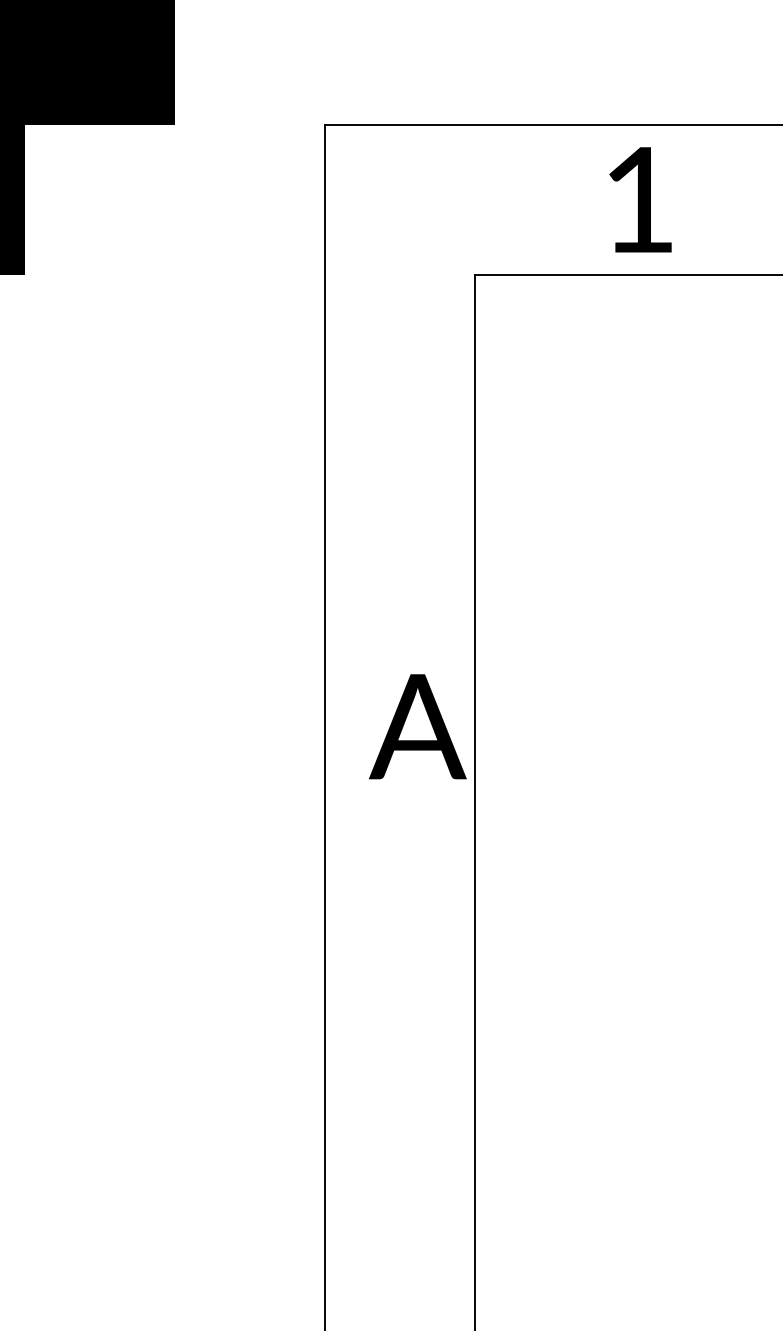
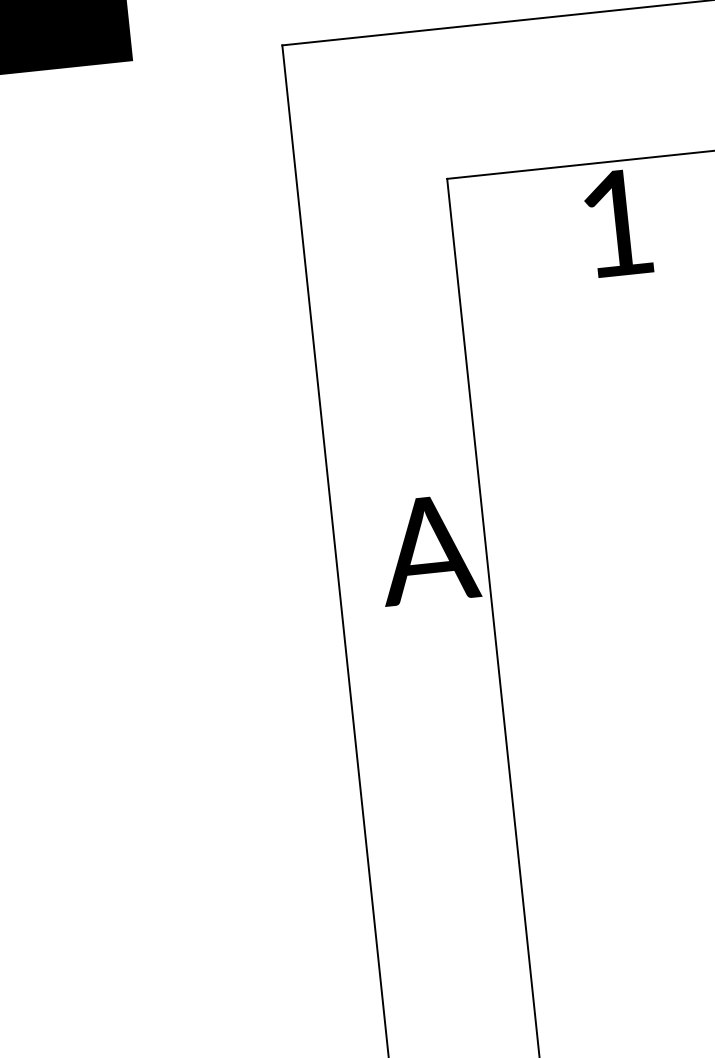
text: (640, 199) -> (617, 222), moved
text: (417, 726) -> (428, 549), moved

